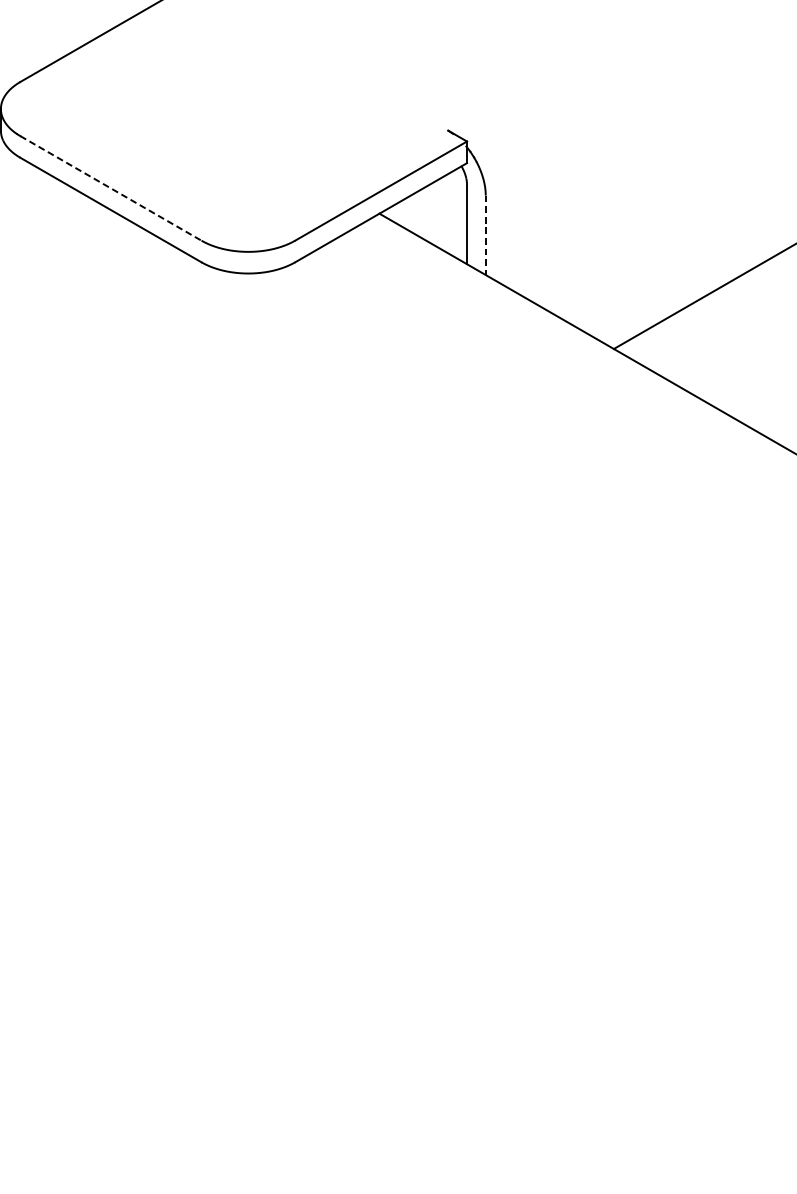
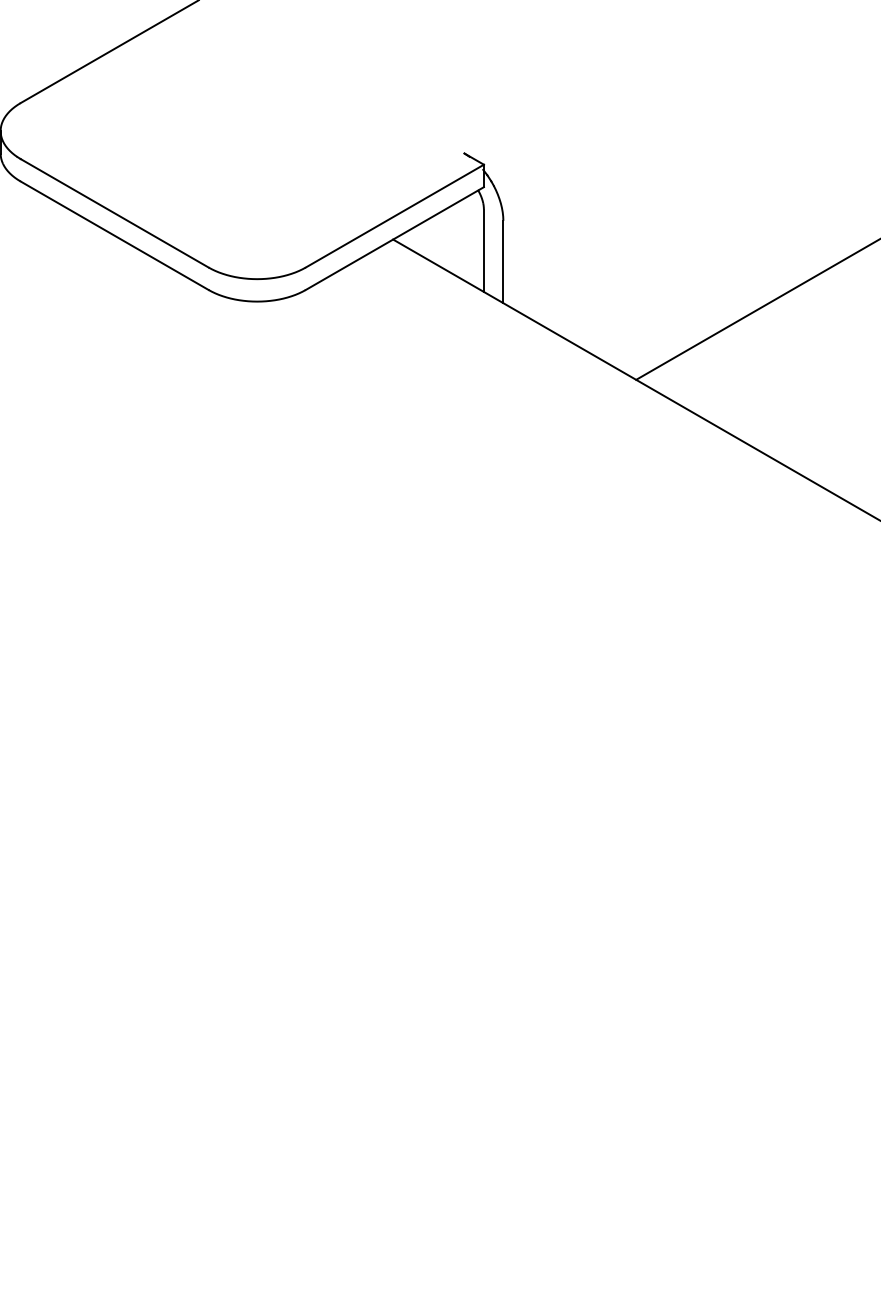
line: (111, 188) -> (115, 213), dashed -> solid
line: (485, 235) -> (503, 262), dashed -> solid

